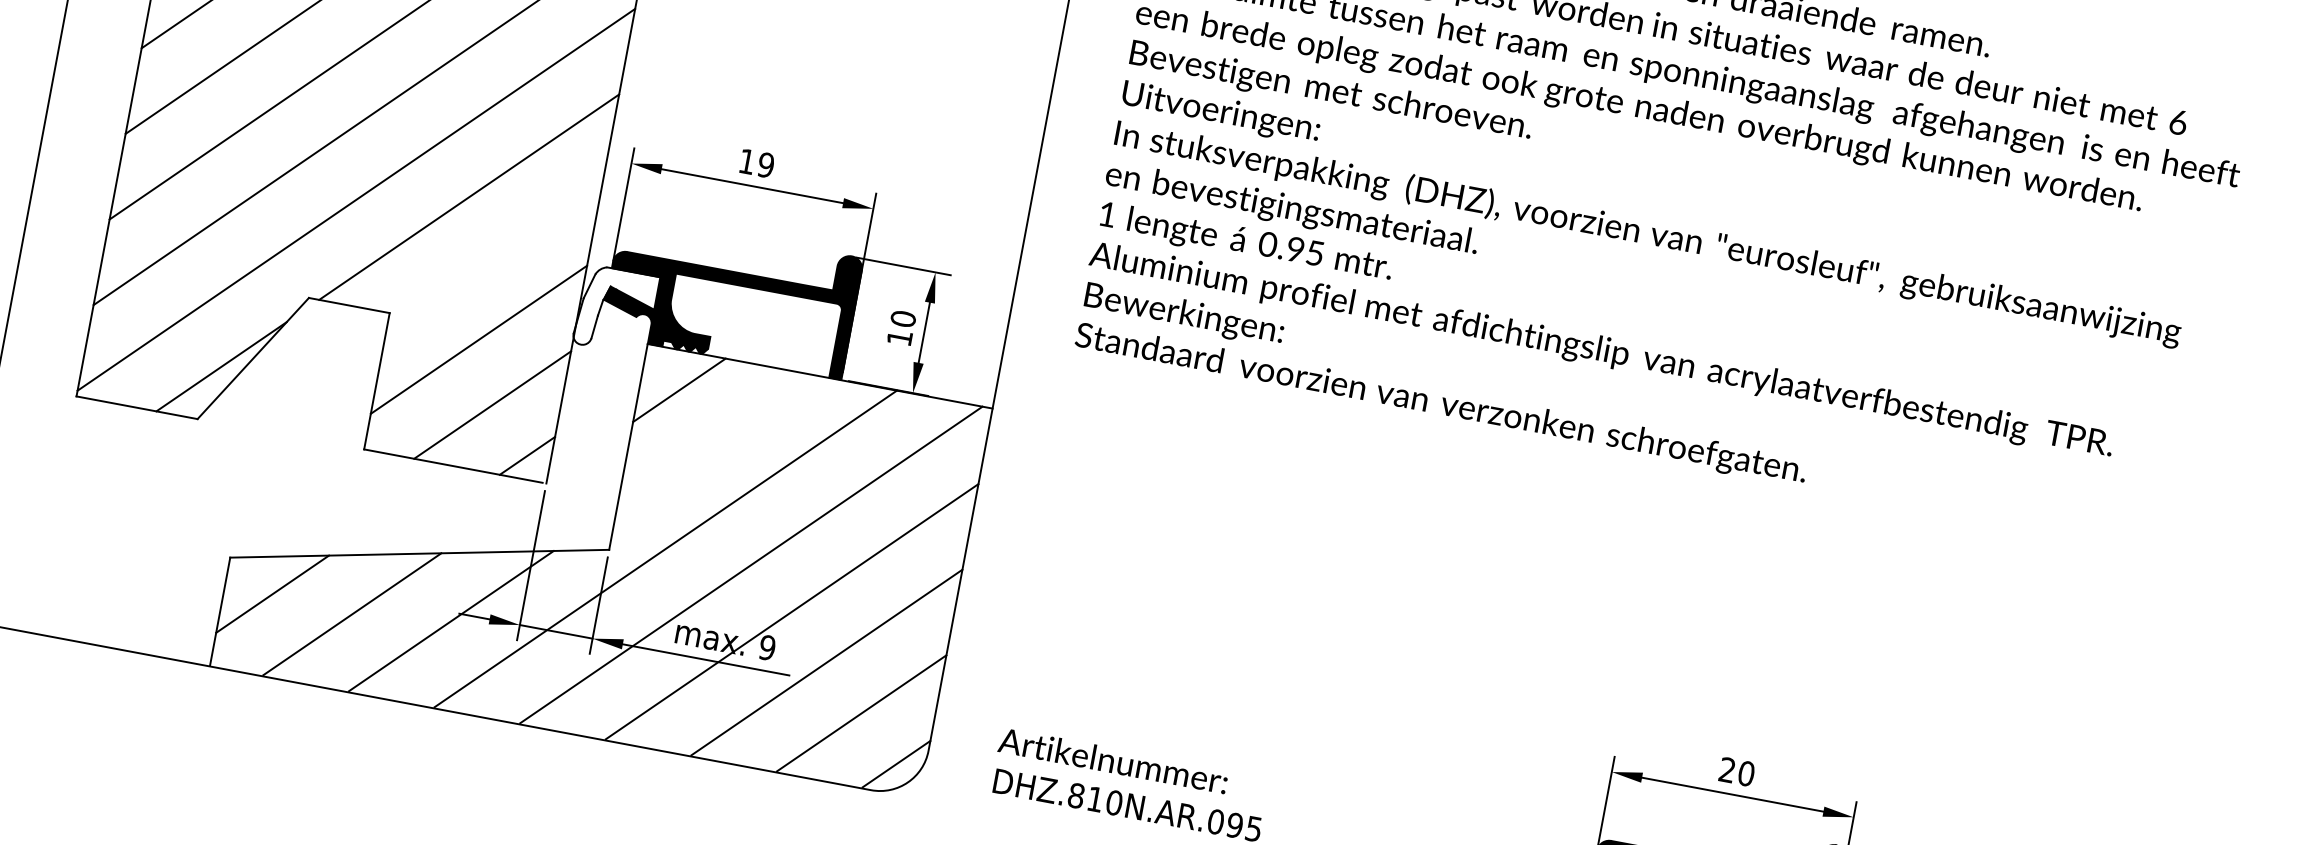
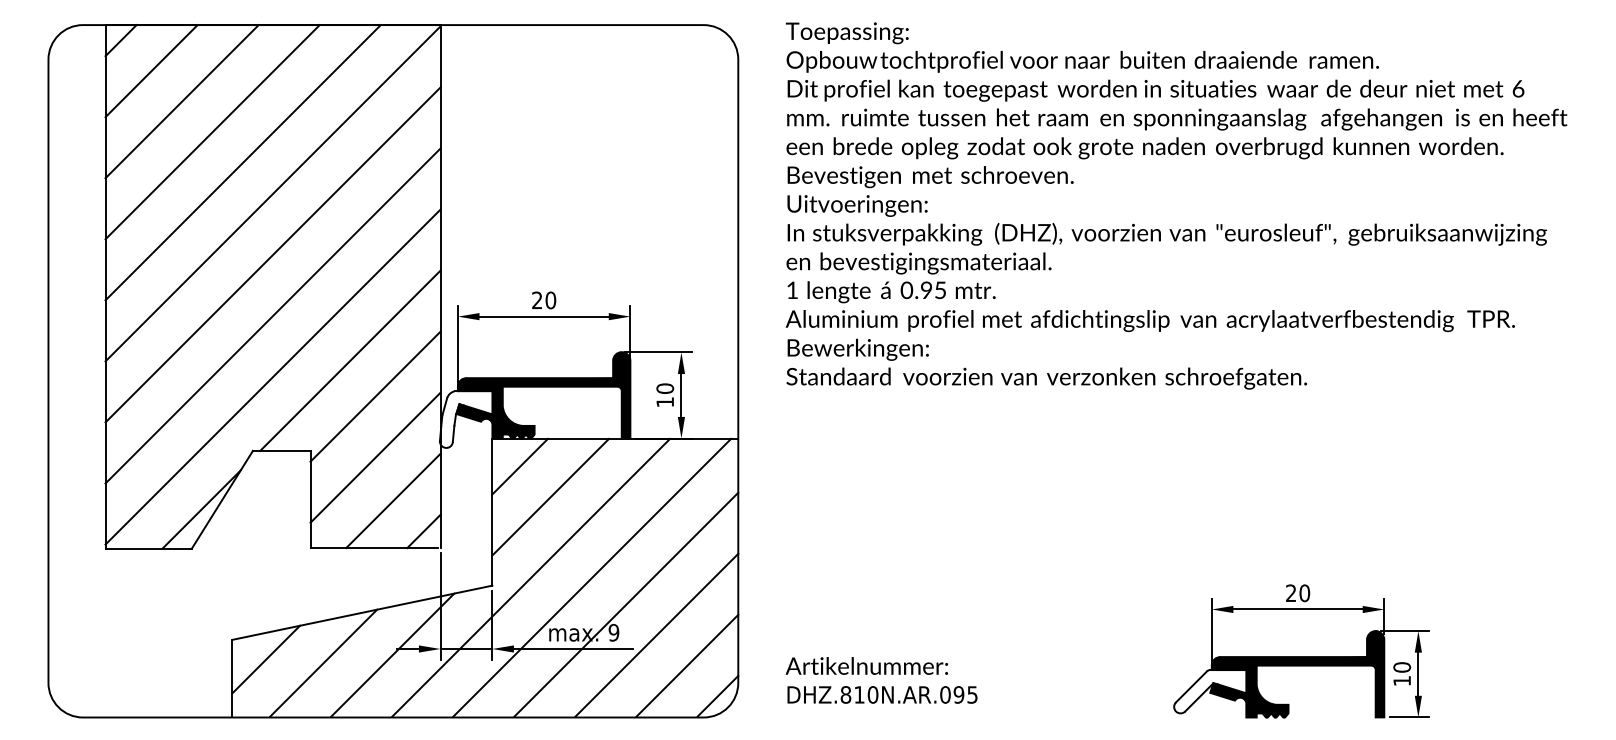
text: (757, 163) -> (544, 300), 19 -> 20
line: (495, 253) -> (375, 396), added
line: (714, 440) -> (550, 496), added

